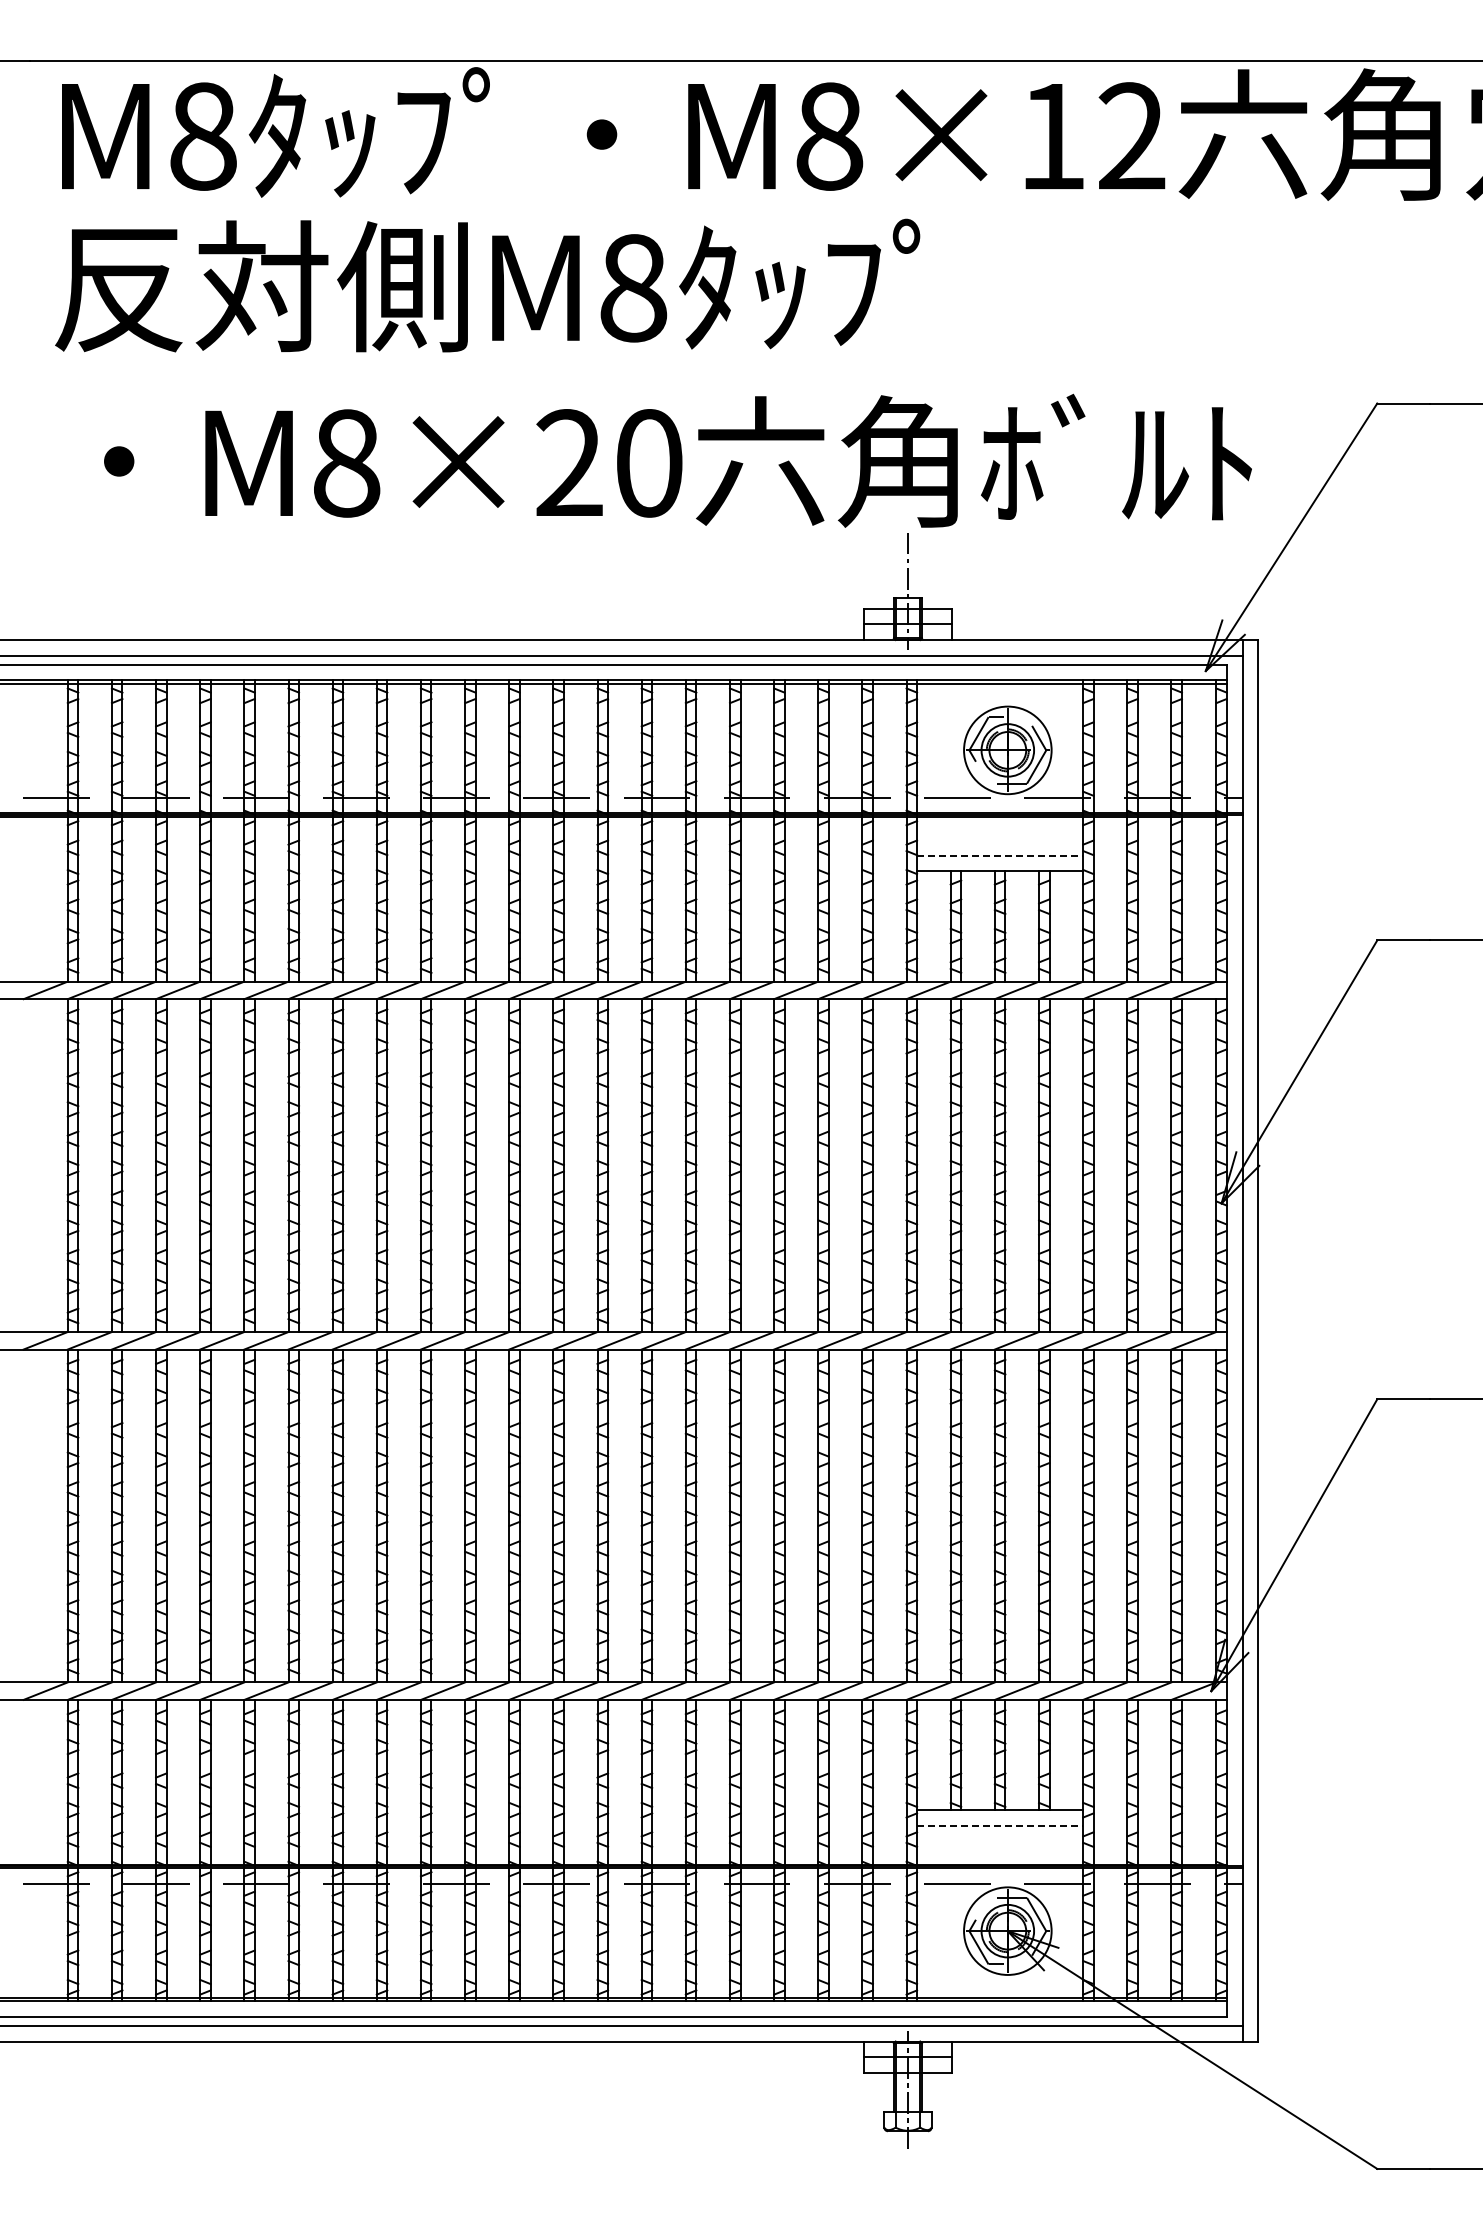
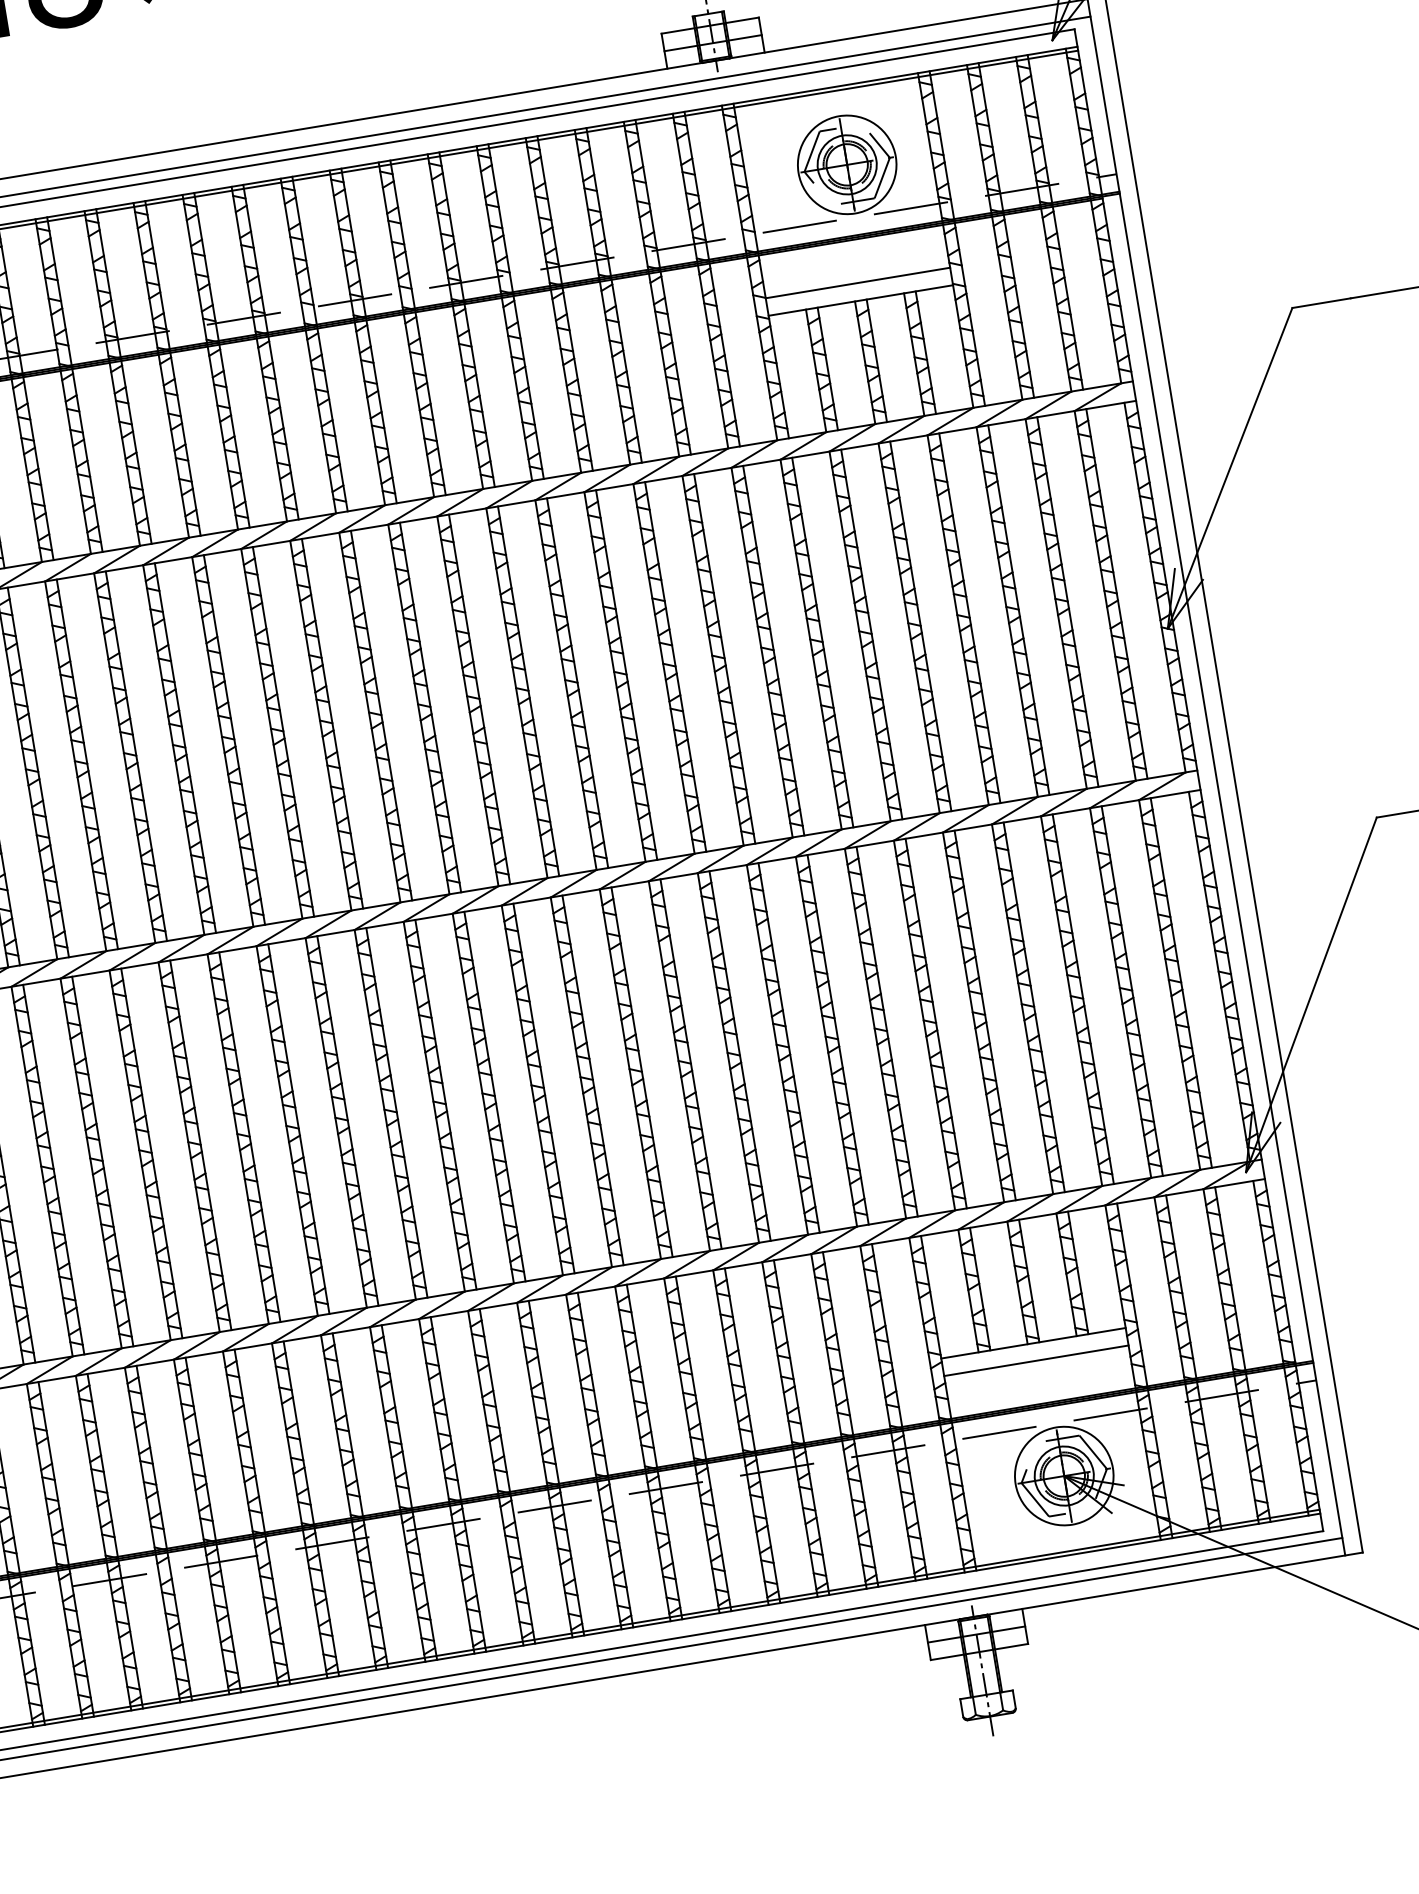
line: (1000, 855) -> (858, 282), dashed -> solid
line: (1000, 1826) -> (1036, 1361), dashed -> solid

